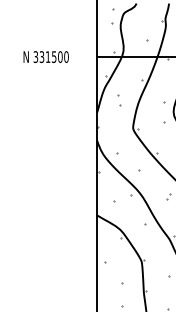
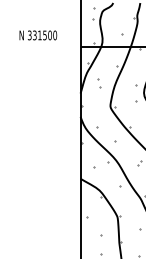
text: (46, 57) -> (38, 35), moved

